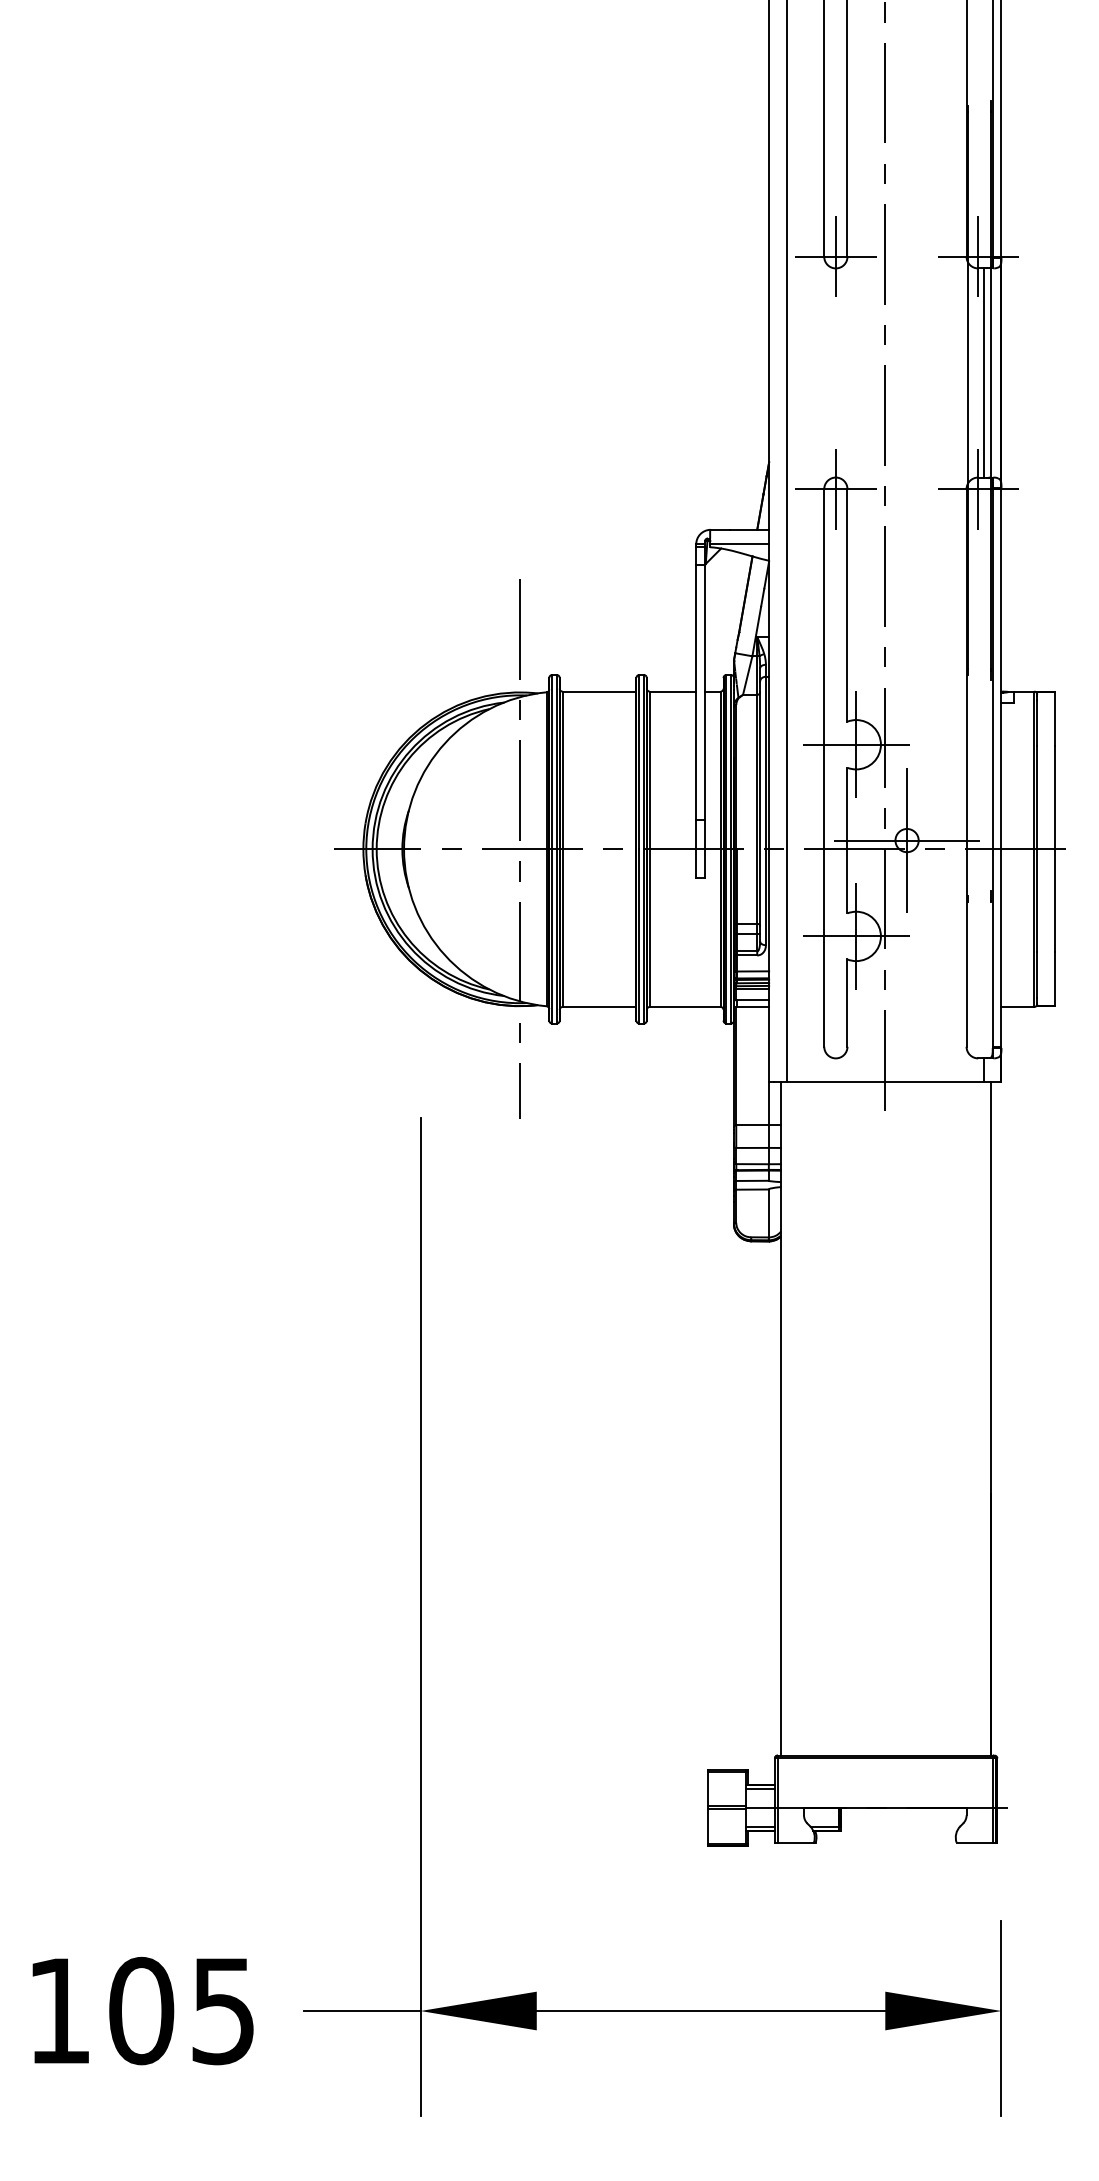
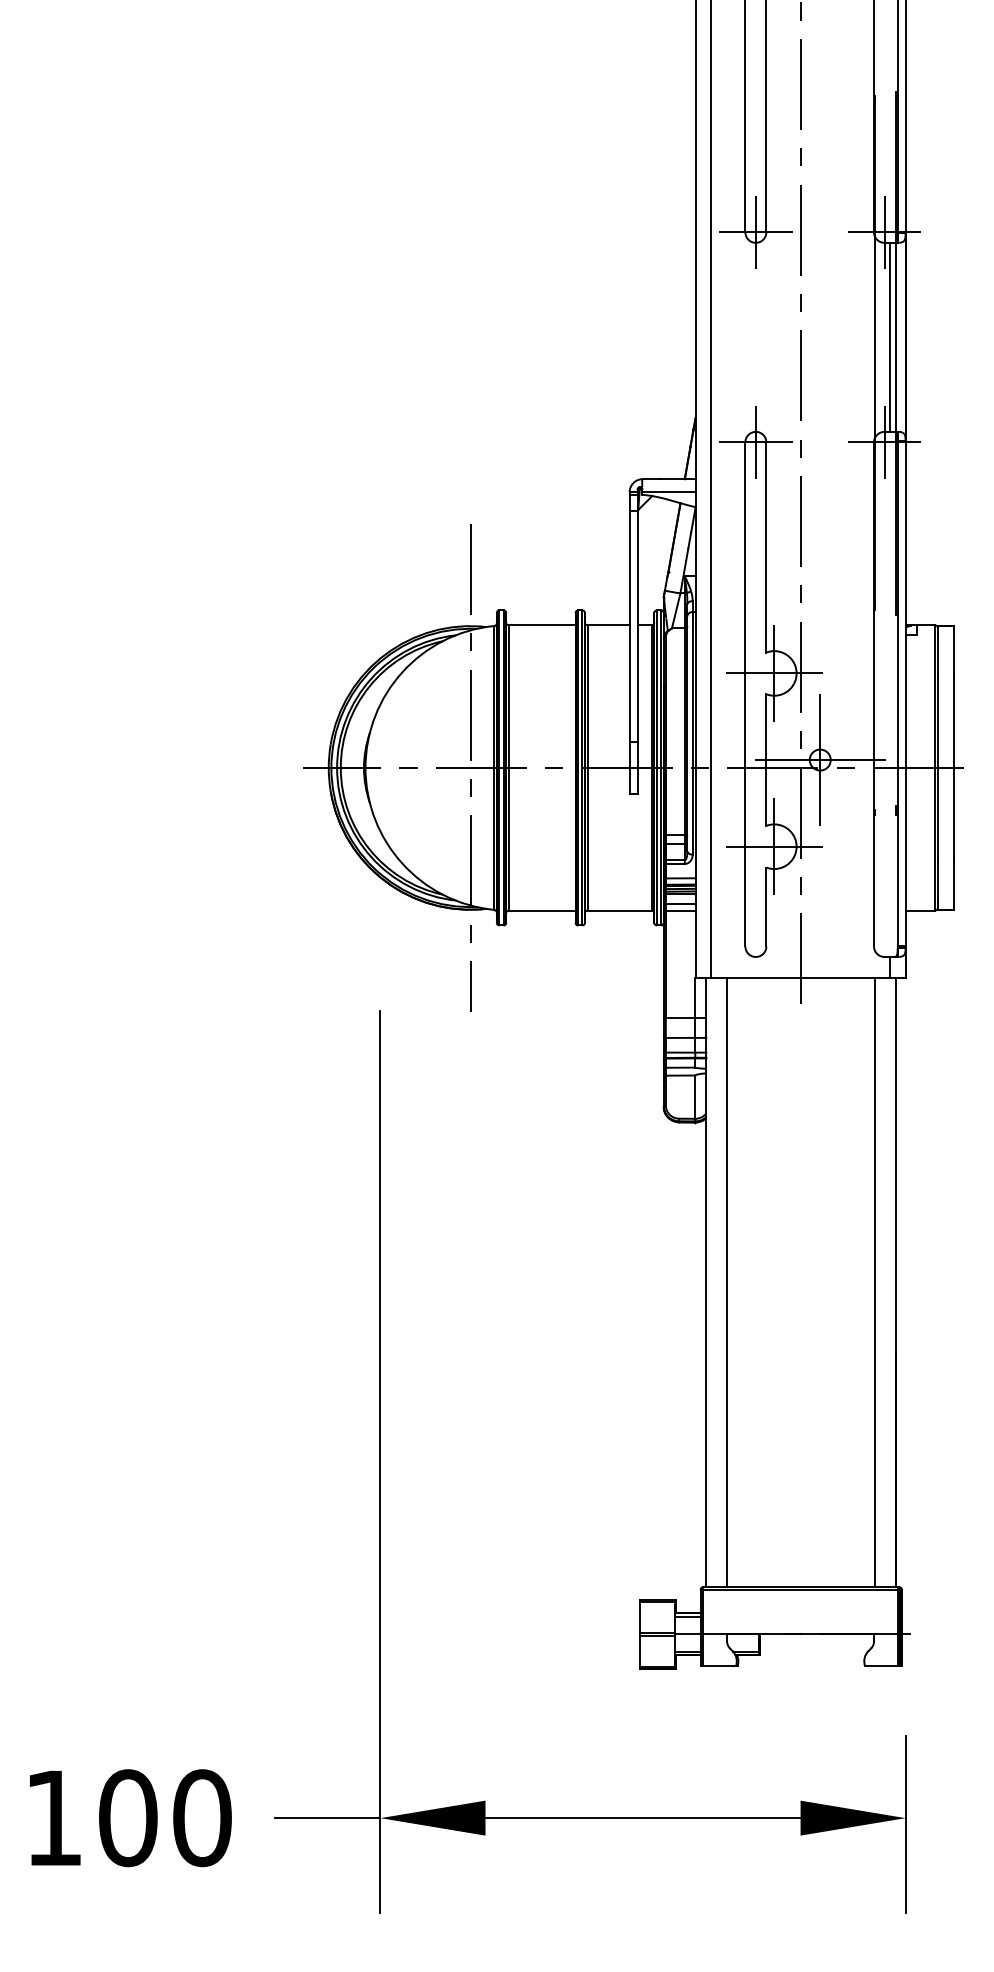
line: (804, 1418) -> (727, 1282), added
line: (968, 1418) -> (875, 1282), added
text: (223, 2010) -> (202, 1817), 105 -> 100

